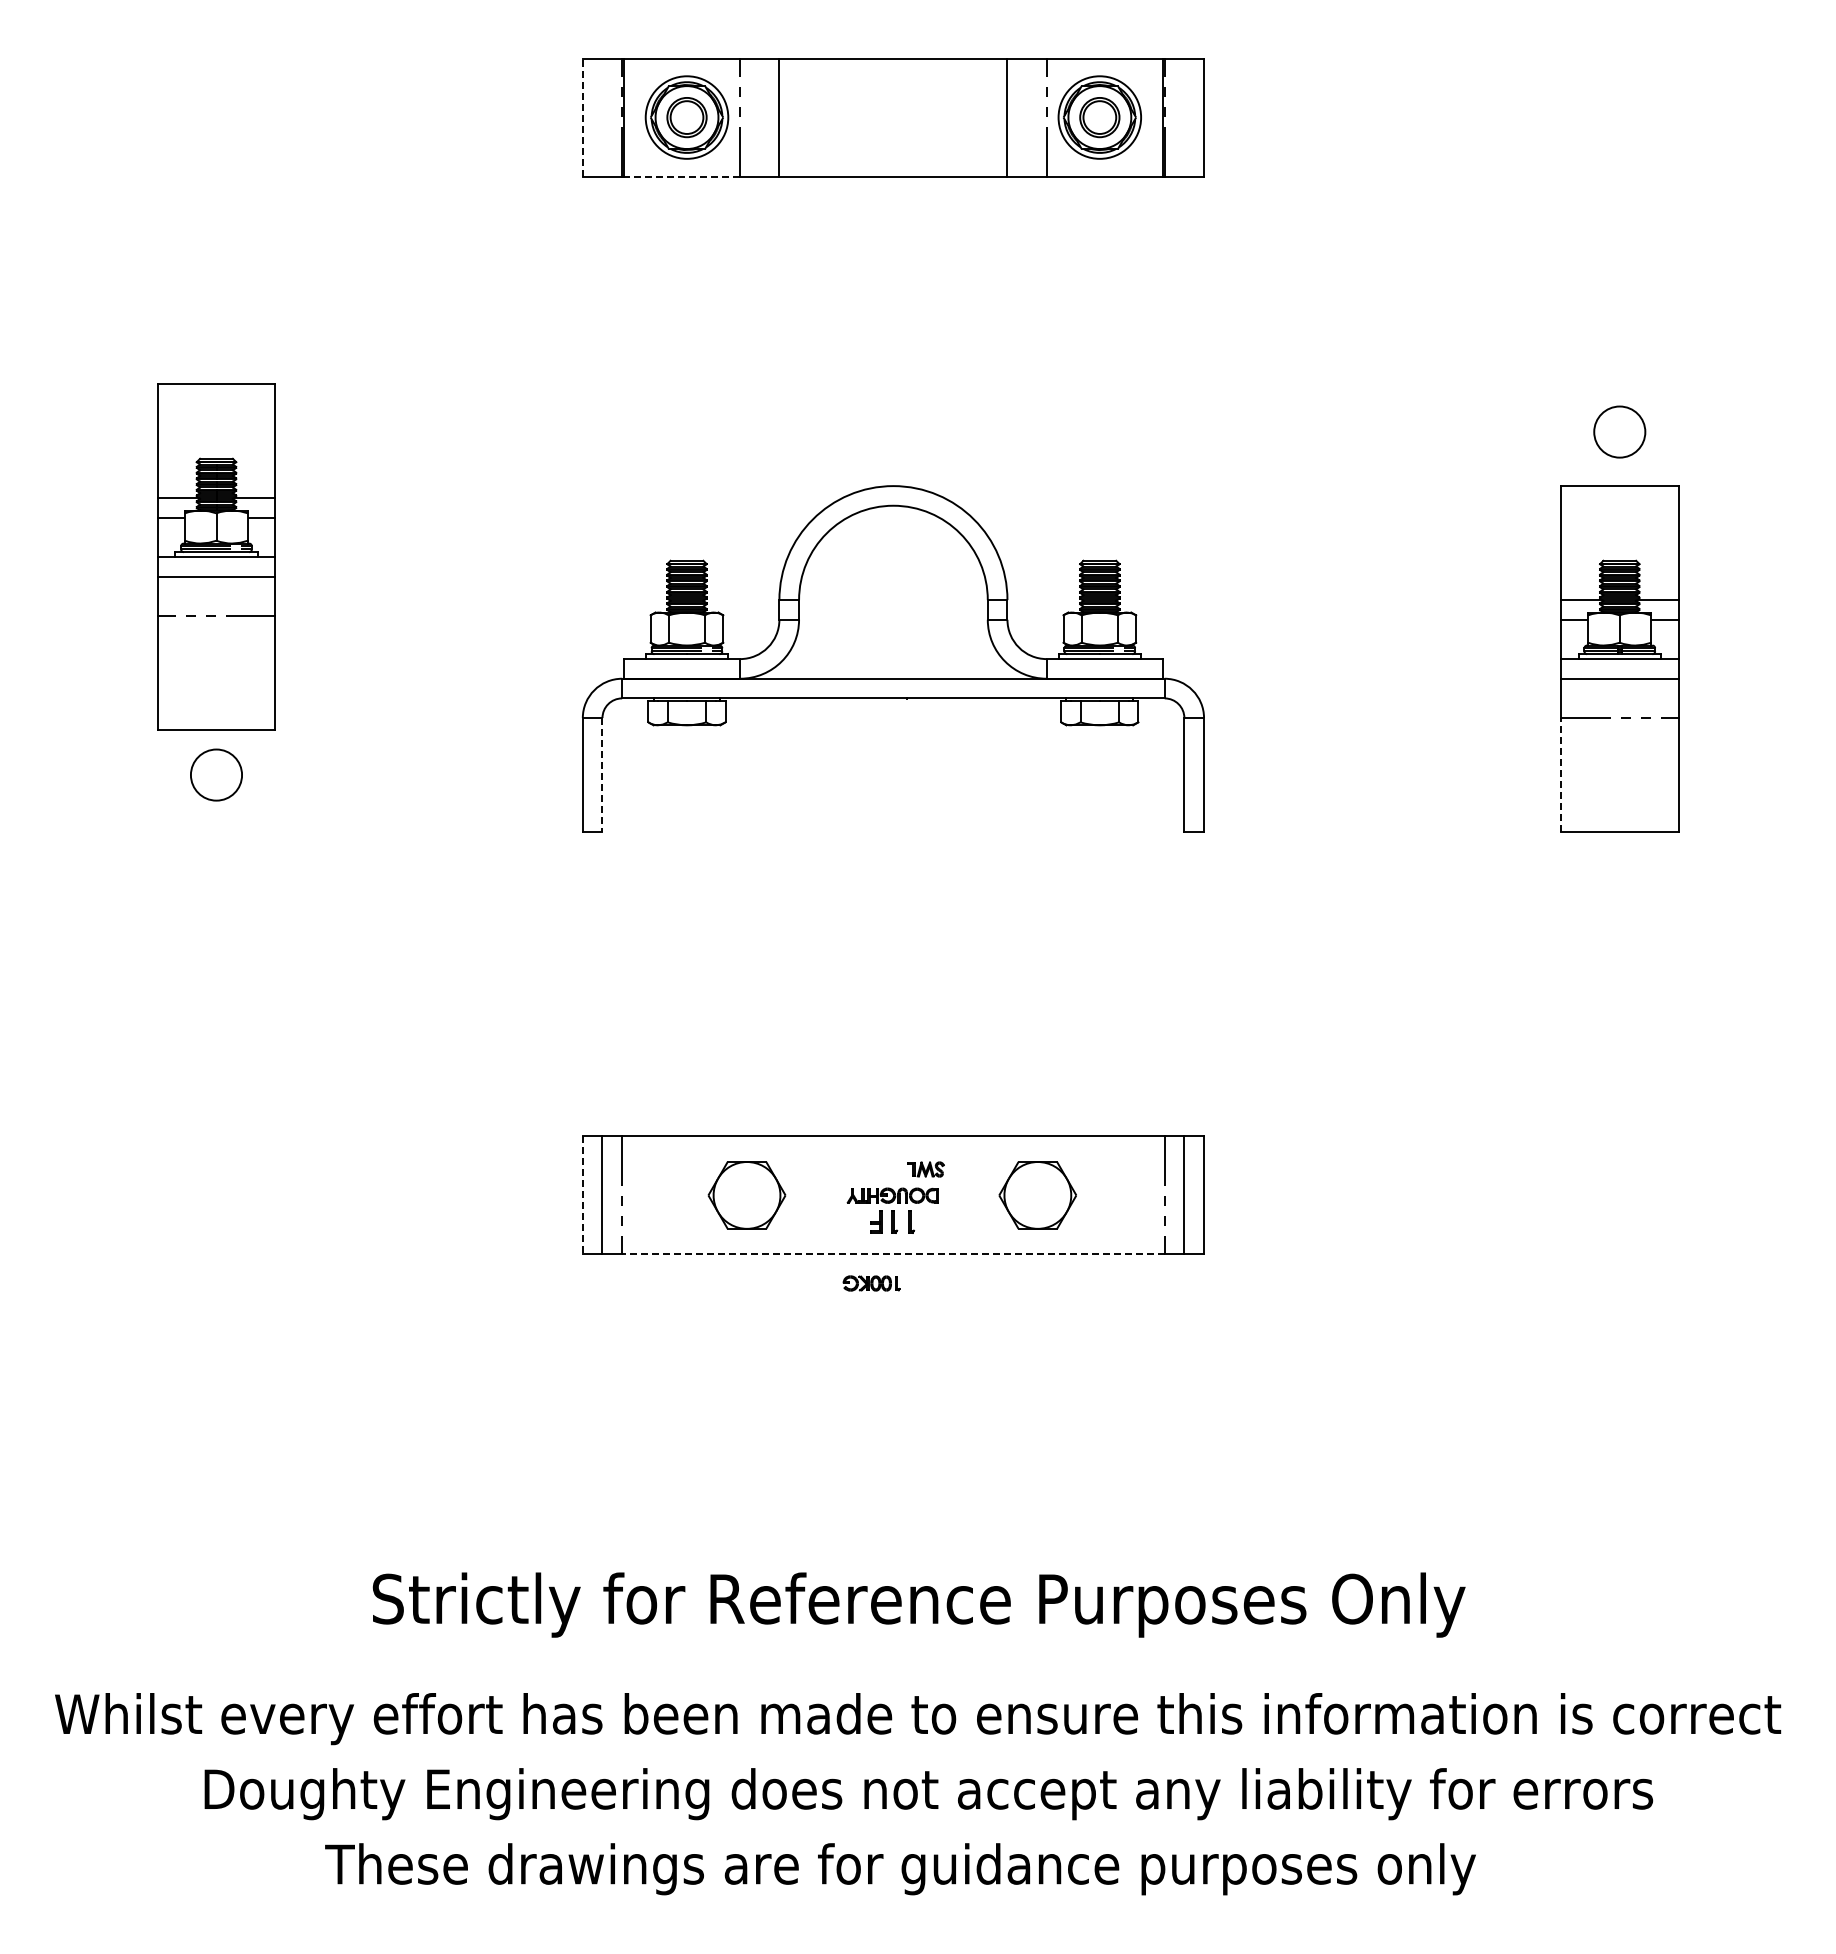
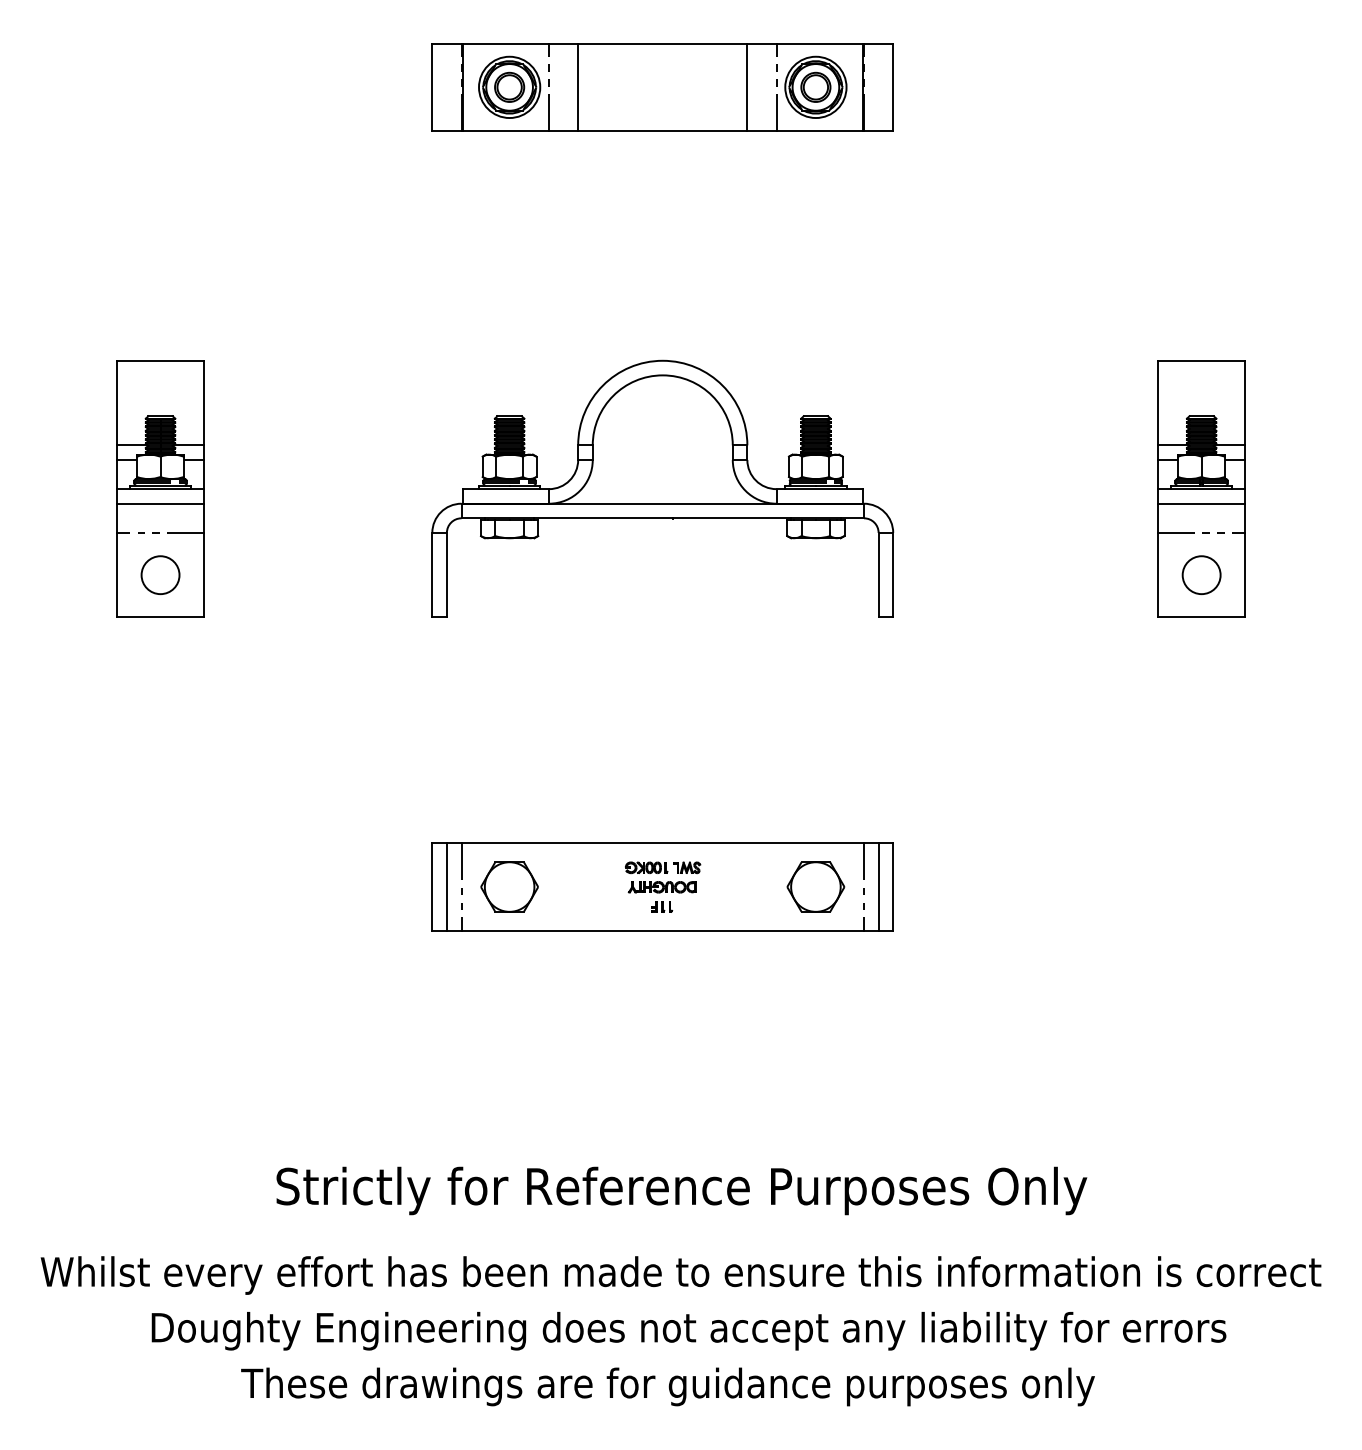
line: (582, 117) -> (432, 87), dashed -> solid
line: (682, 176) -> (506, 131), dashed -> solid
circle: (1619, 431) -> (1201, 574), moved
part: (216, 556) -> (160, 488), moved
line: (1560, 774) -> (1157, 574), dashed -> solid
line: (602, 775) -> (446, 575), dashed -> solid
line: (582, 1195) -> (432, 887), dashed -> solid
part: (746, 1195) -> (509, 887), moved
part: (1037, 1195) -> (815, 887), moved
part: (892, 1221) -> (662, 906), size x0.62
line: (892, 1254) -> (662, 930), dashed -> solid
part: (871, 1283) -> (646, 867), moved

